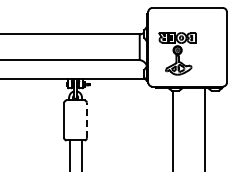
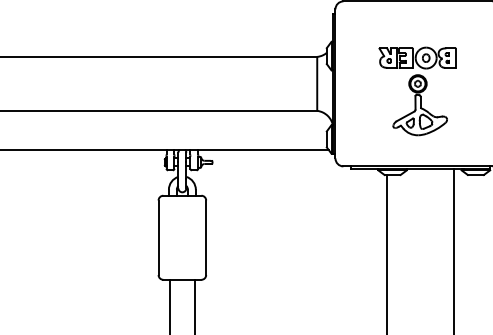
part: (177, 53) -> (417, 90), moved
line: (86, 120) -> (205, 237), dashed -> solid

